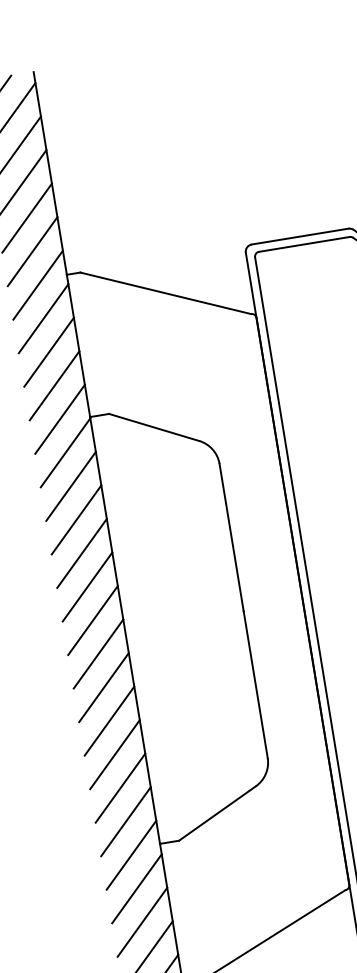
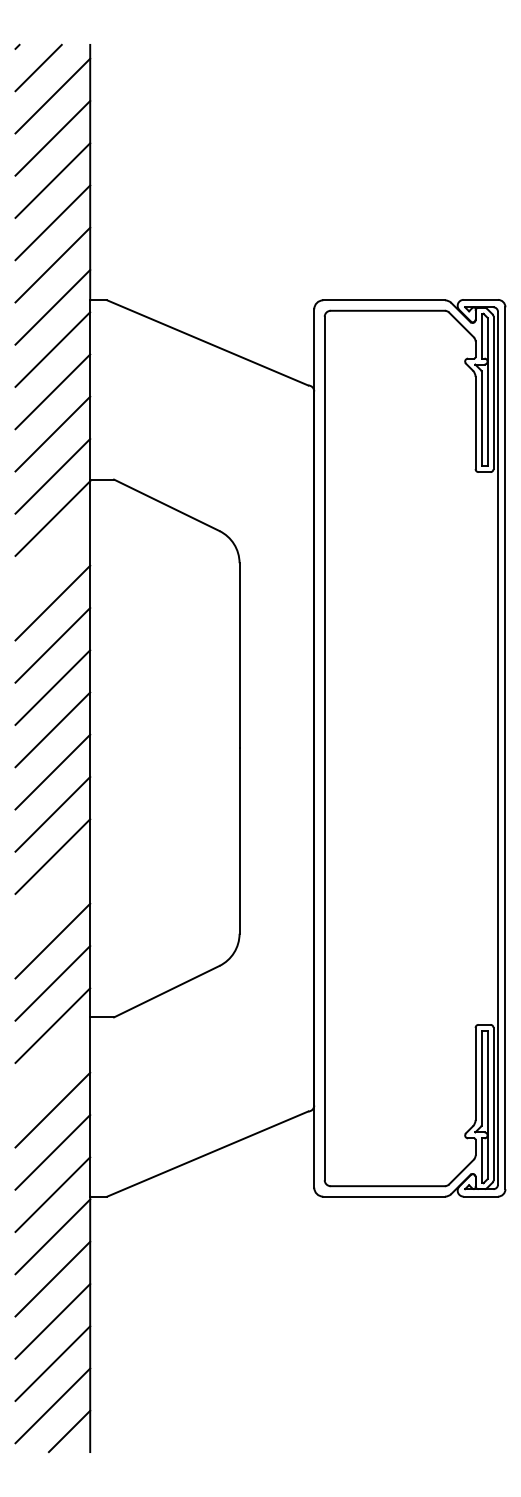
line: (70, 486) -> (52, 560), removed
line: (114, 754) -> (52, 898), removed
line: (136, 888) -> (52, 1067), removed

